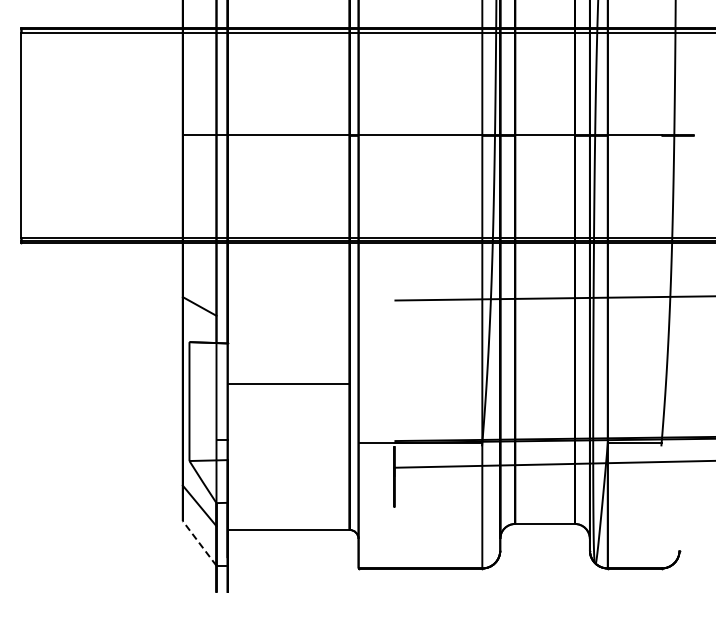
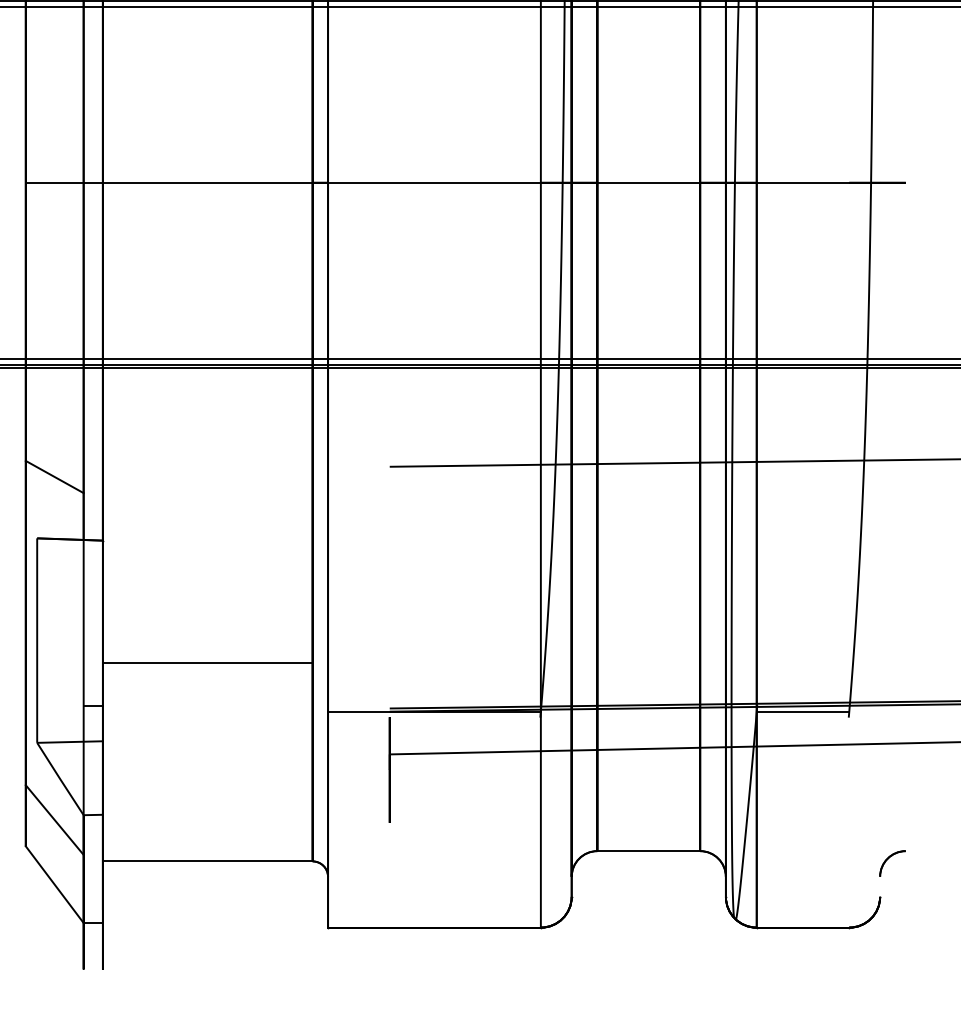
line: (288, 384) -> (207, 662), moved
part: (686, 530) -> (892, 862), added
line: (199, 543) -> (54, 884), dashed -> solid

